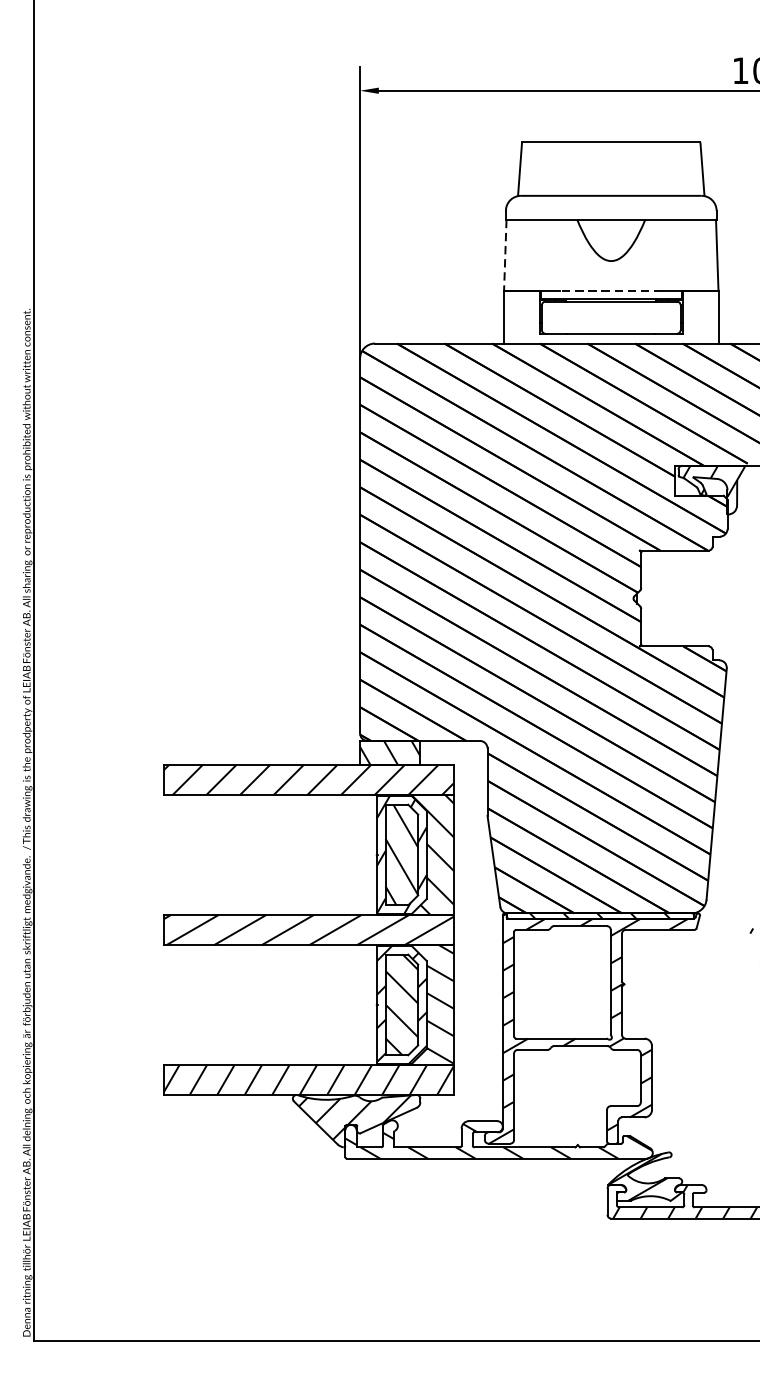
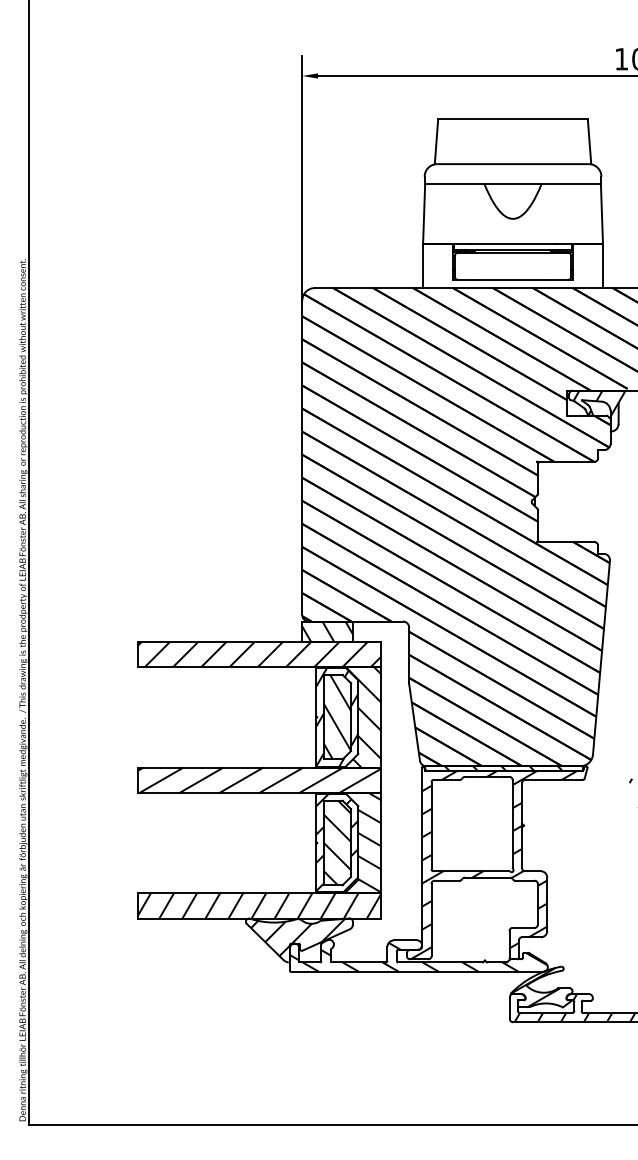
line: (505, 255) -> (424, 214), dashed -> solid
line: (611, 291) -> (513, 244), dashed -> solid

